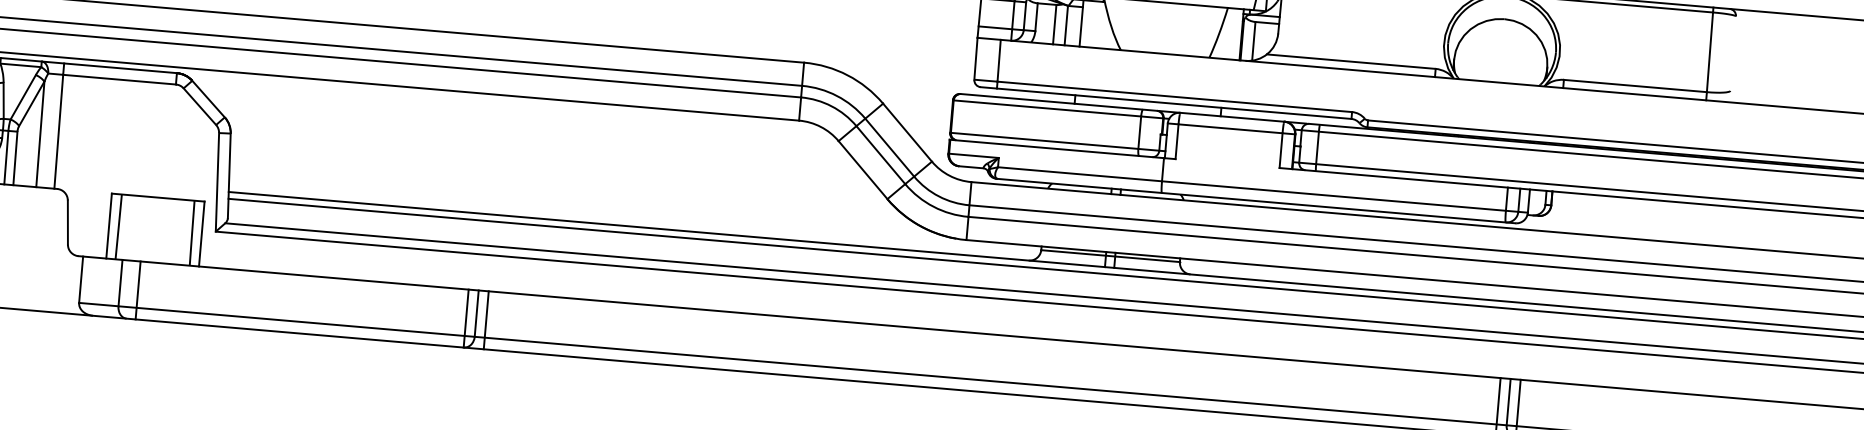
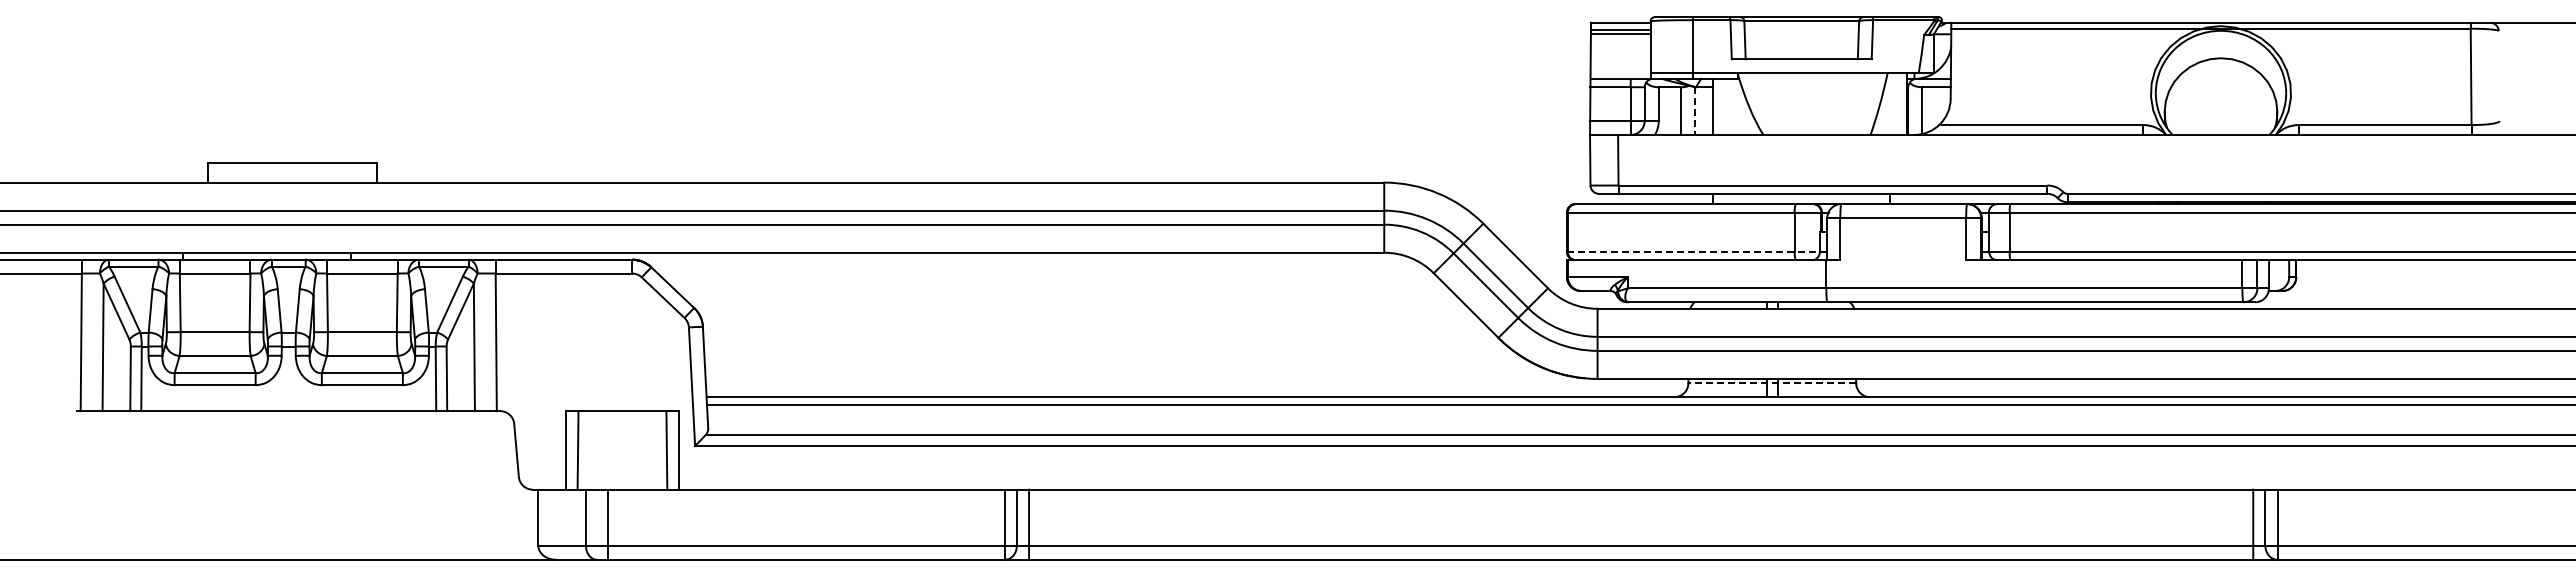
line: (1066, 25) -> (1695, 111), solid -> dashed
line: (1057, 141) -> (1696, 251), solid -> dashed
line: (1110, 256) -> (1772, 383), solid -> dashed

